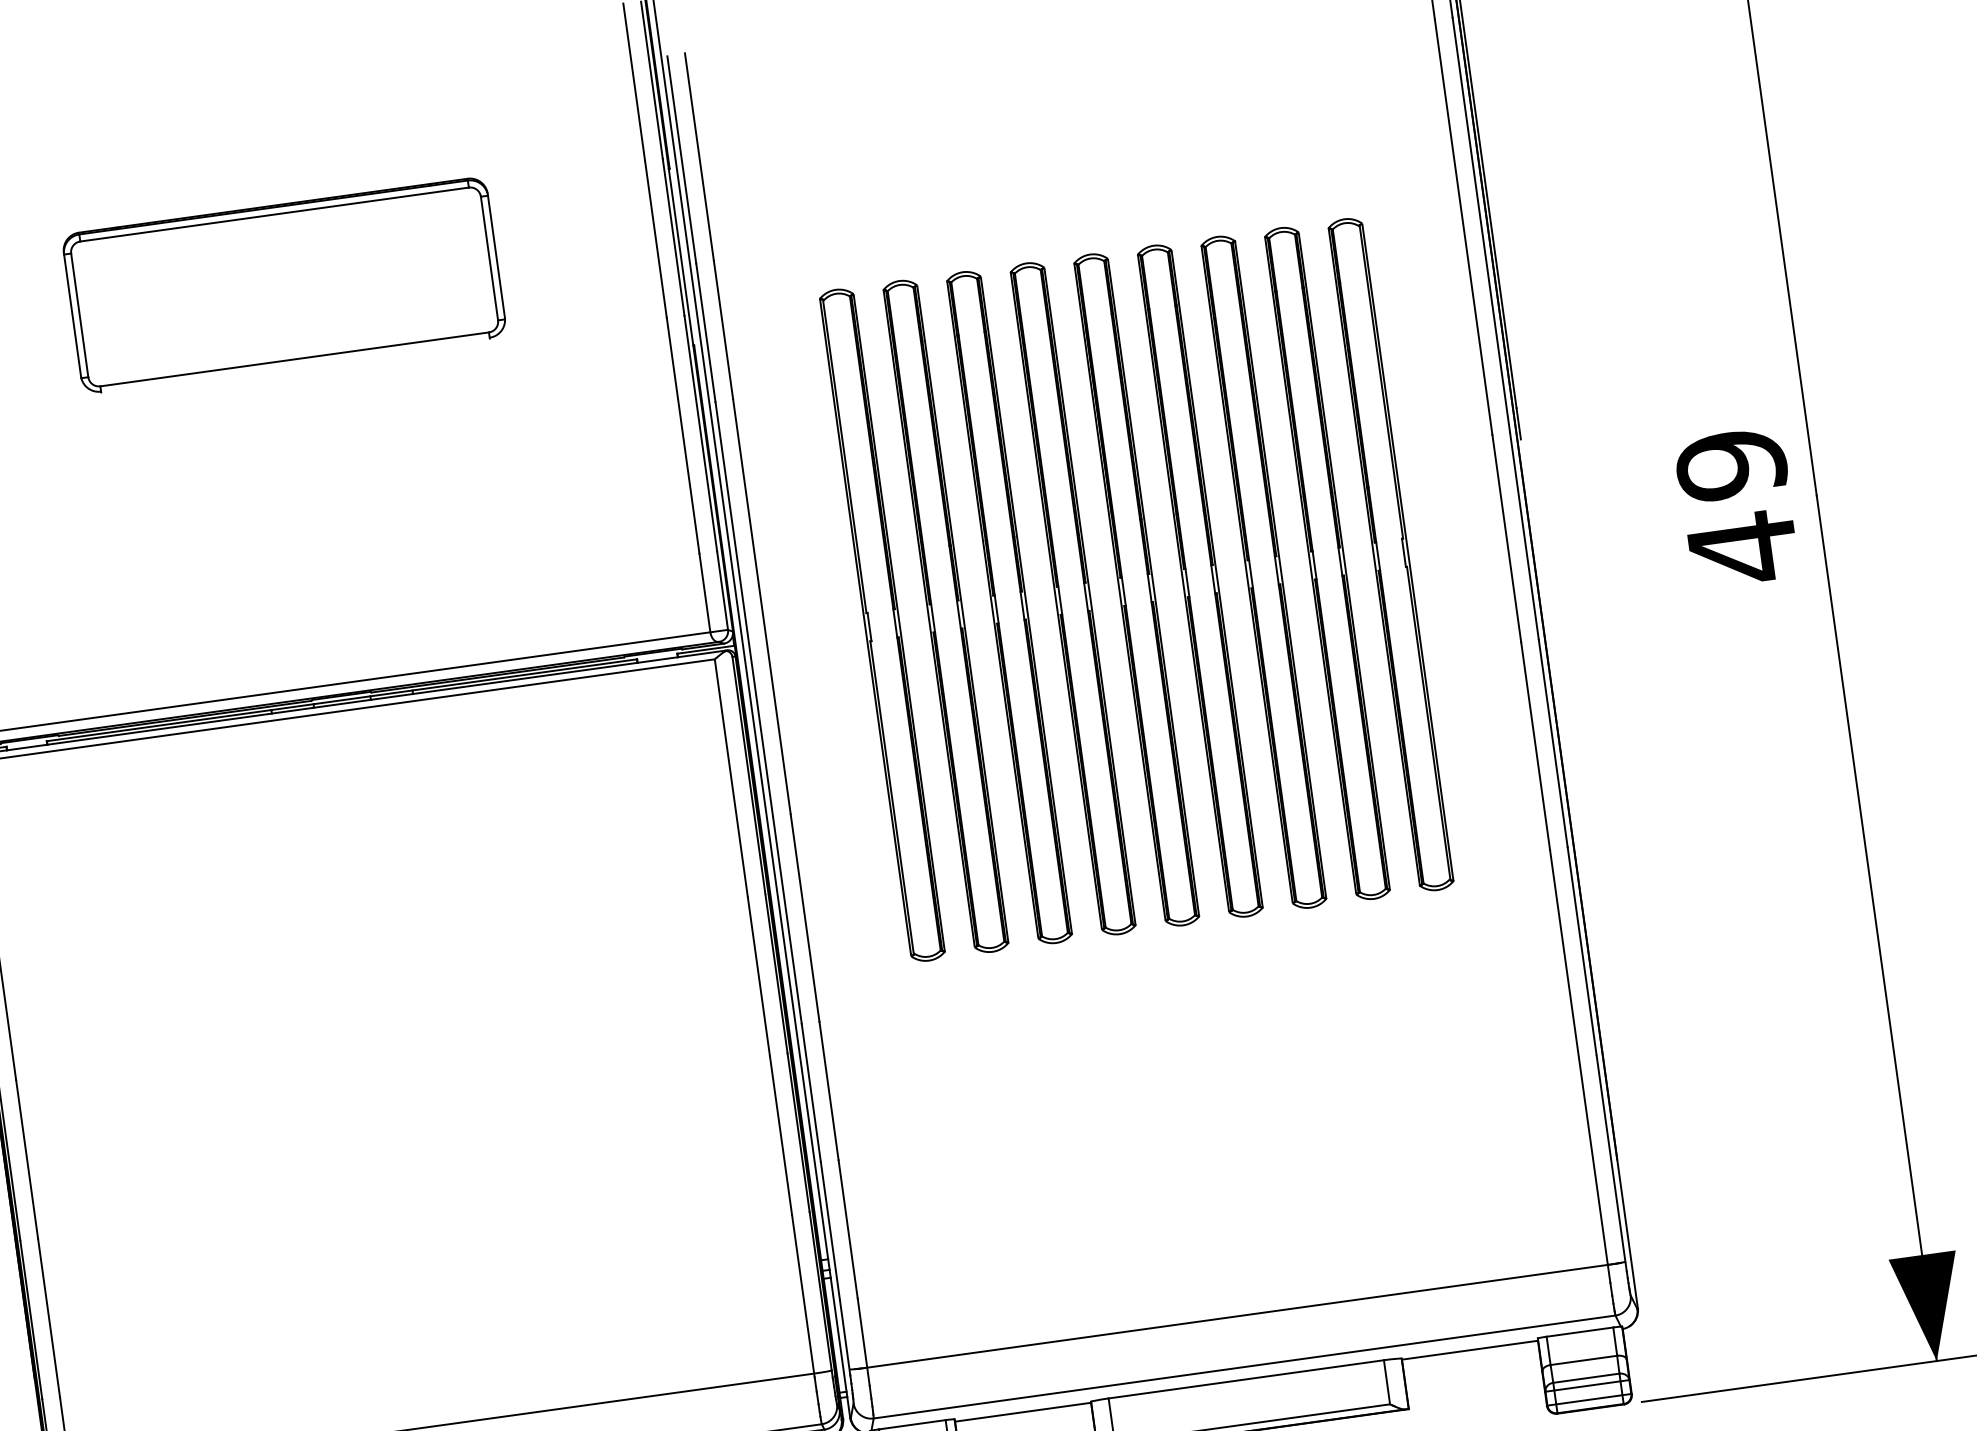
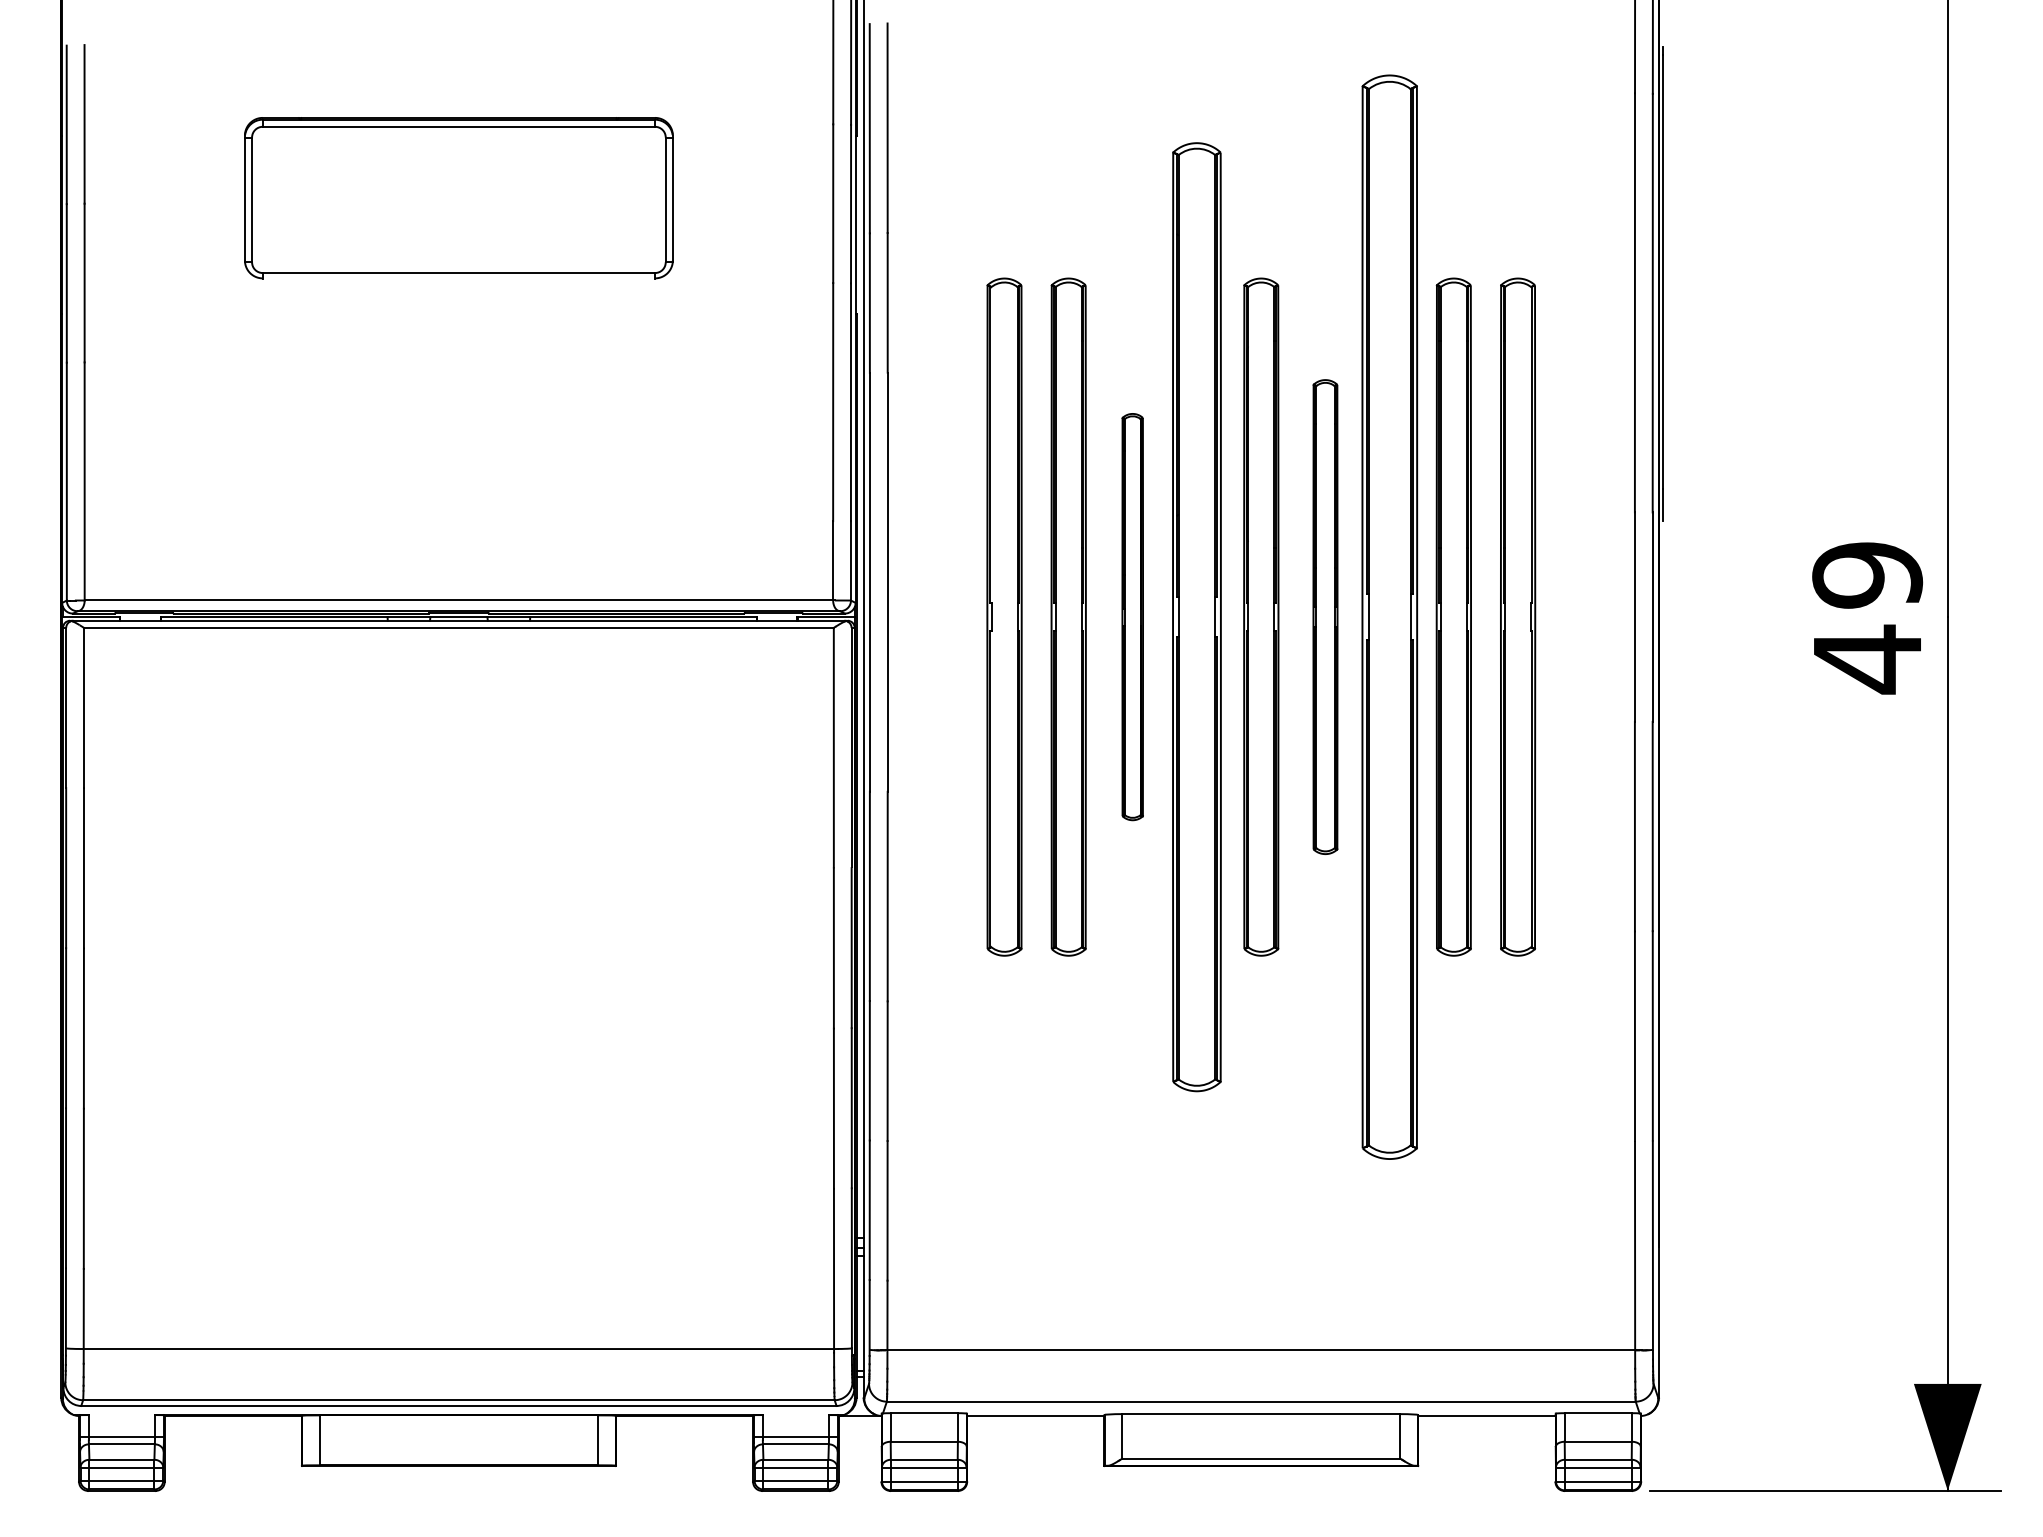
part: (1263, 571) -> (1389, 616), size x1.6
part: (1200, 580) -> (1325, 616), size x0.7
part: (1073, 598) -> (1197, 616), size x1.4
part: (1009, 607) -> (1132, 616), size x0.6

